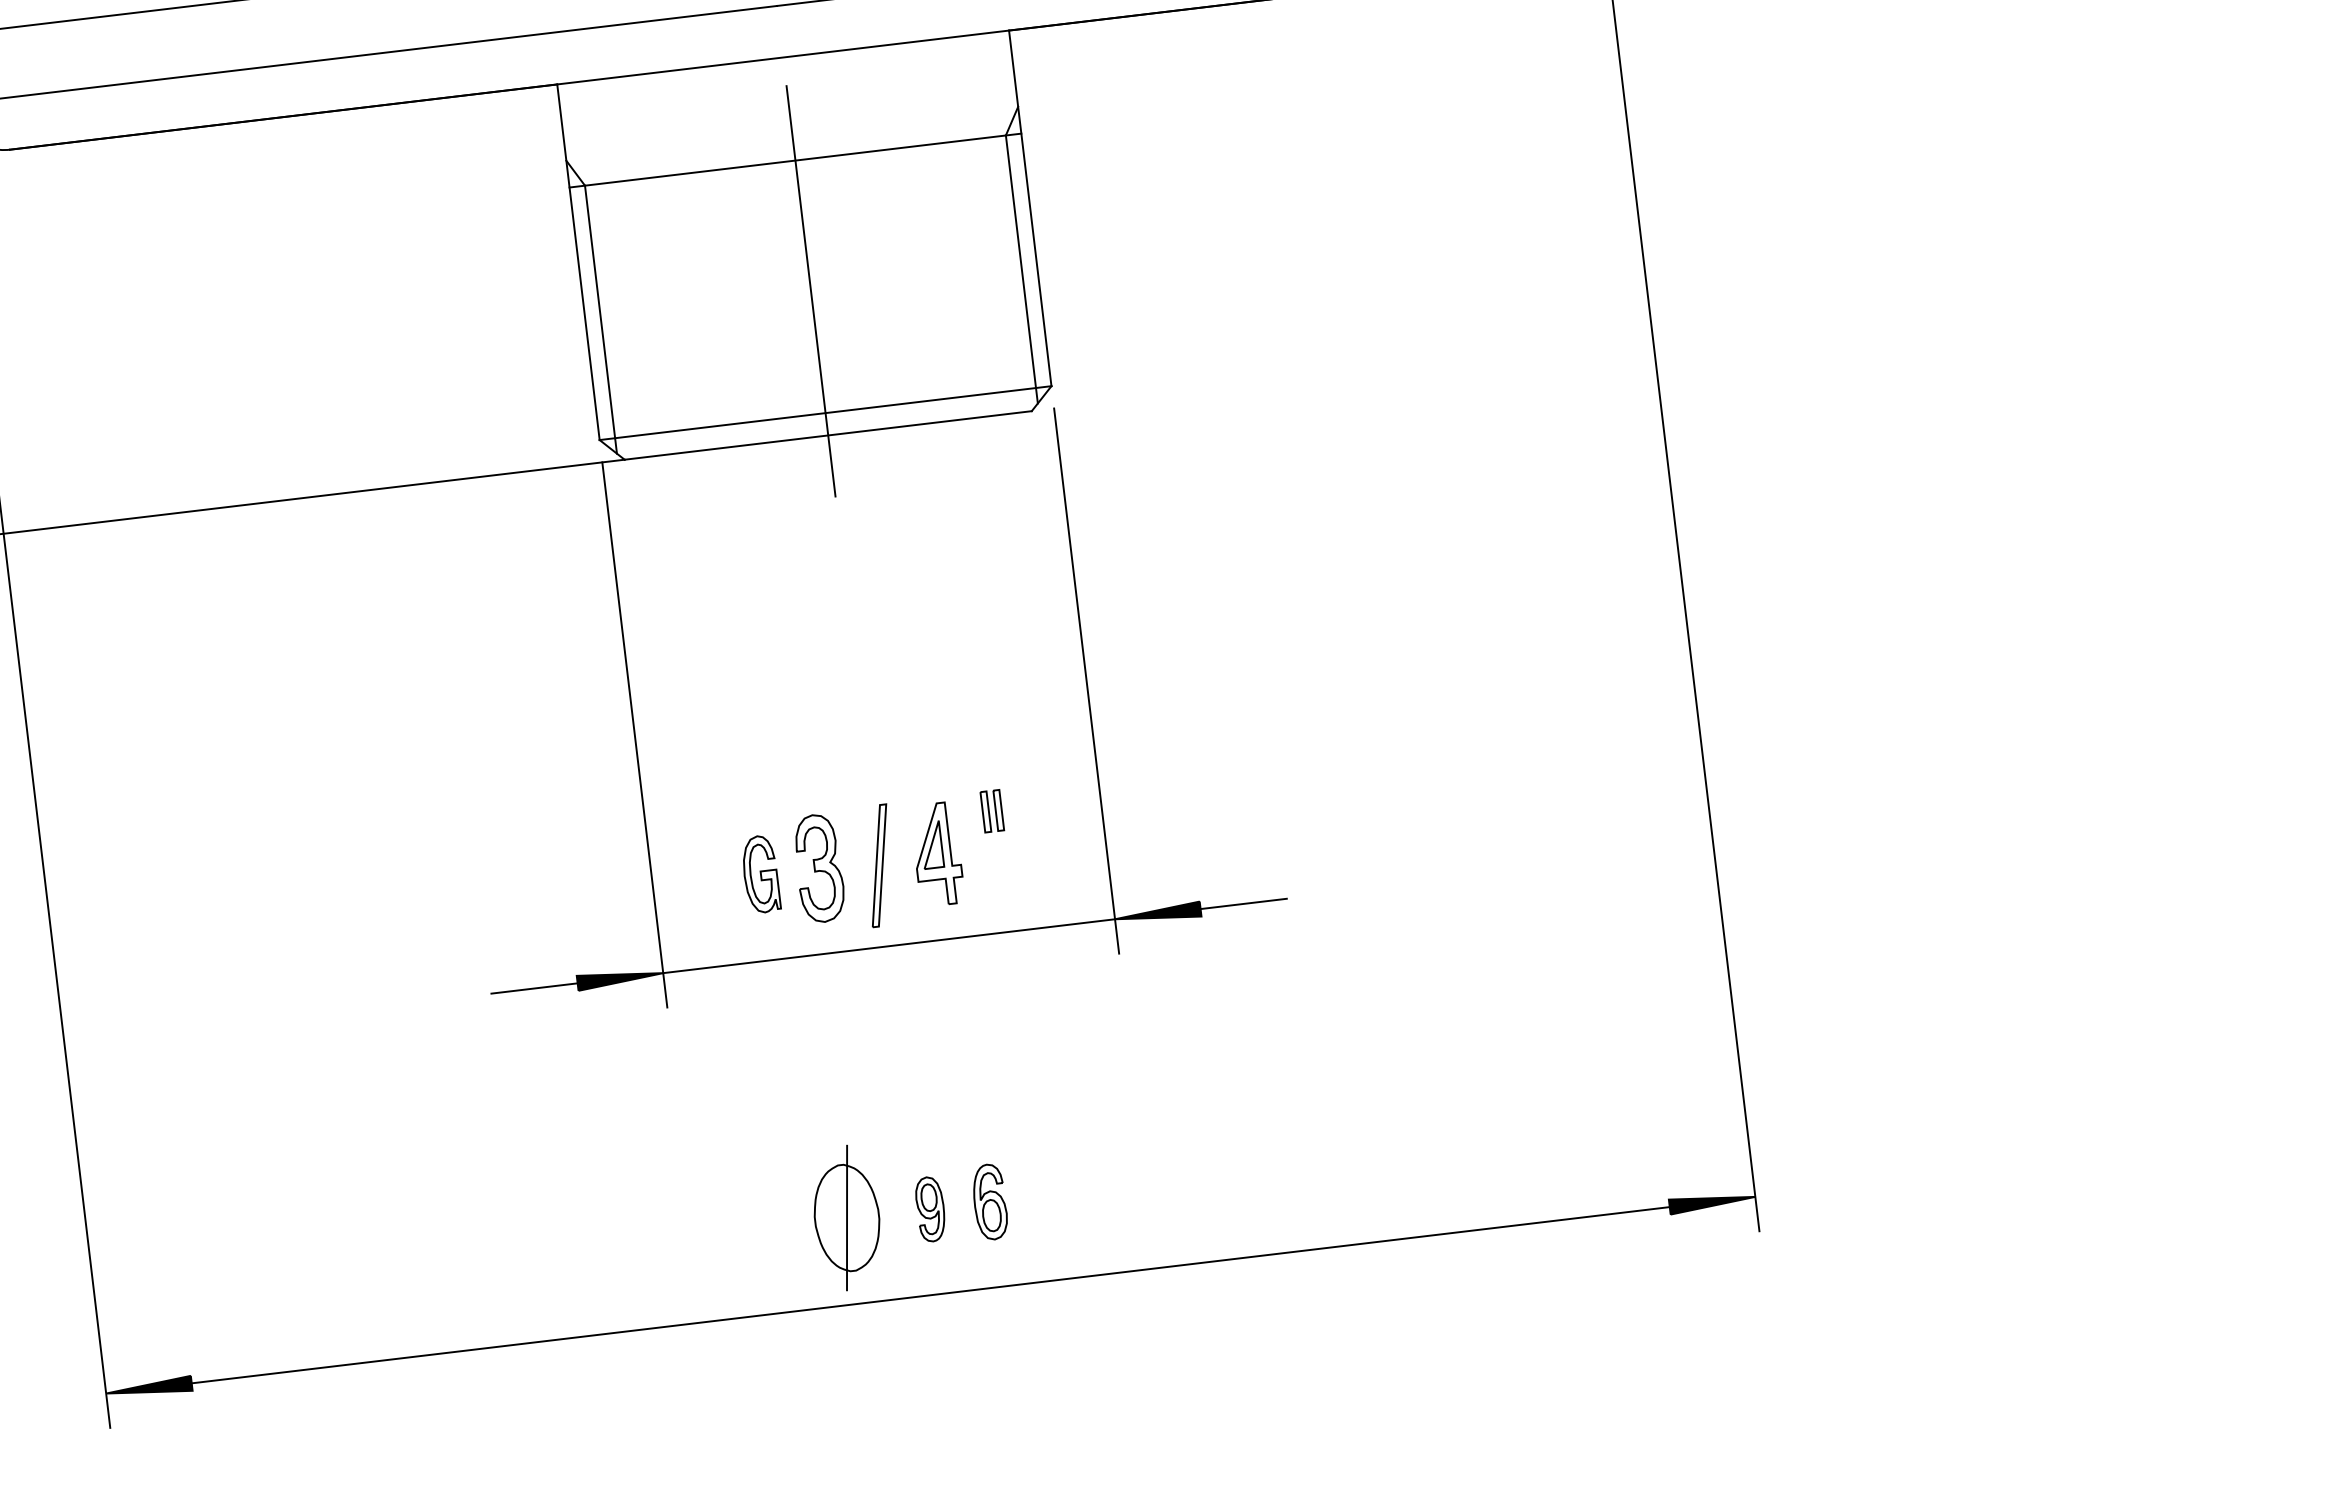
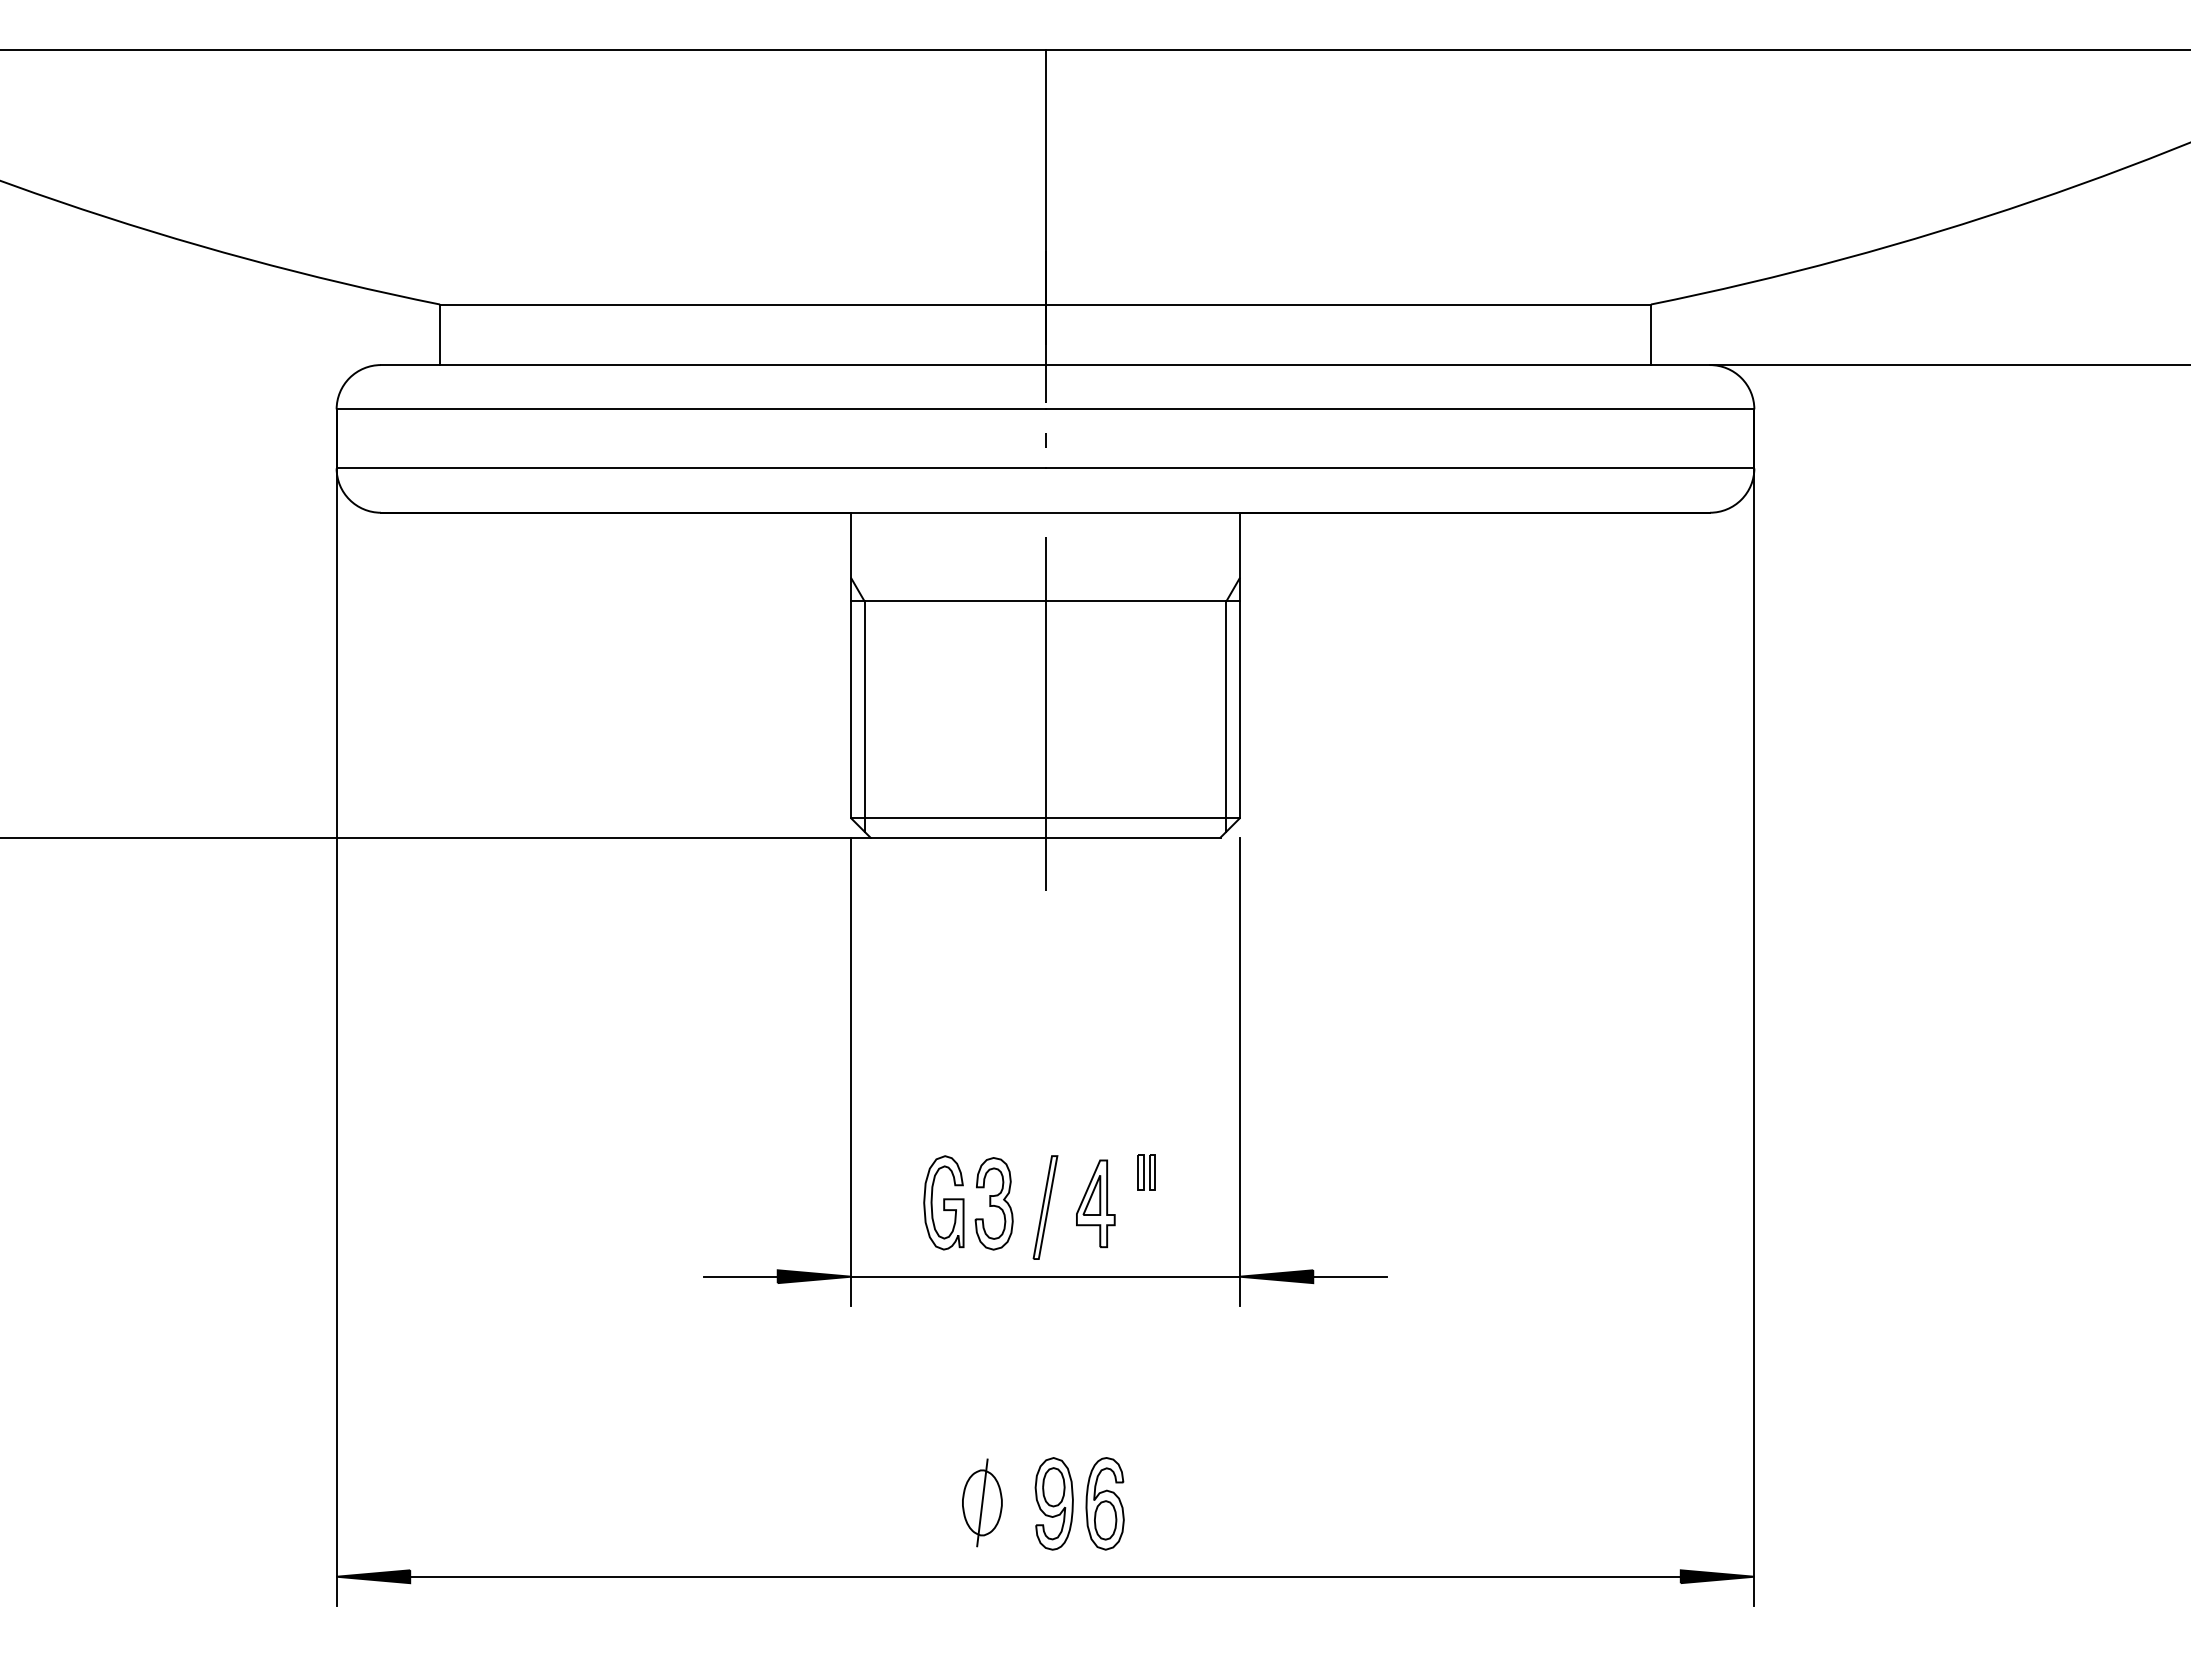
part: (760, 874) -> (943, 1202), size x1.43
part: (989, 1201) -> (1104, 1503), size x1.43
part: (929, 1208) -> (1053, 1503), size x1.67
part: (847, 1217) -> (982, 1502), size x0.71

